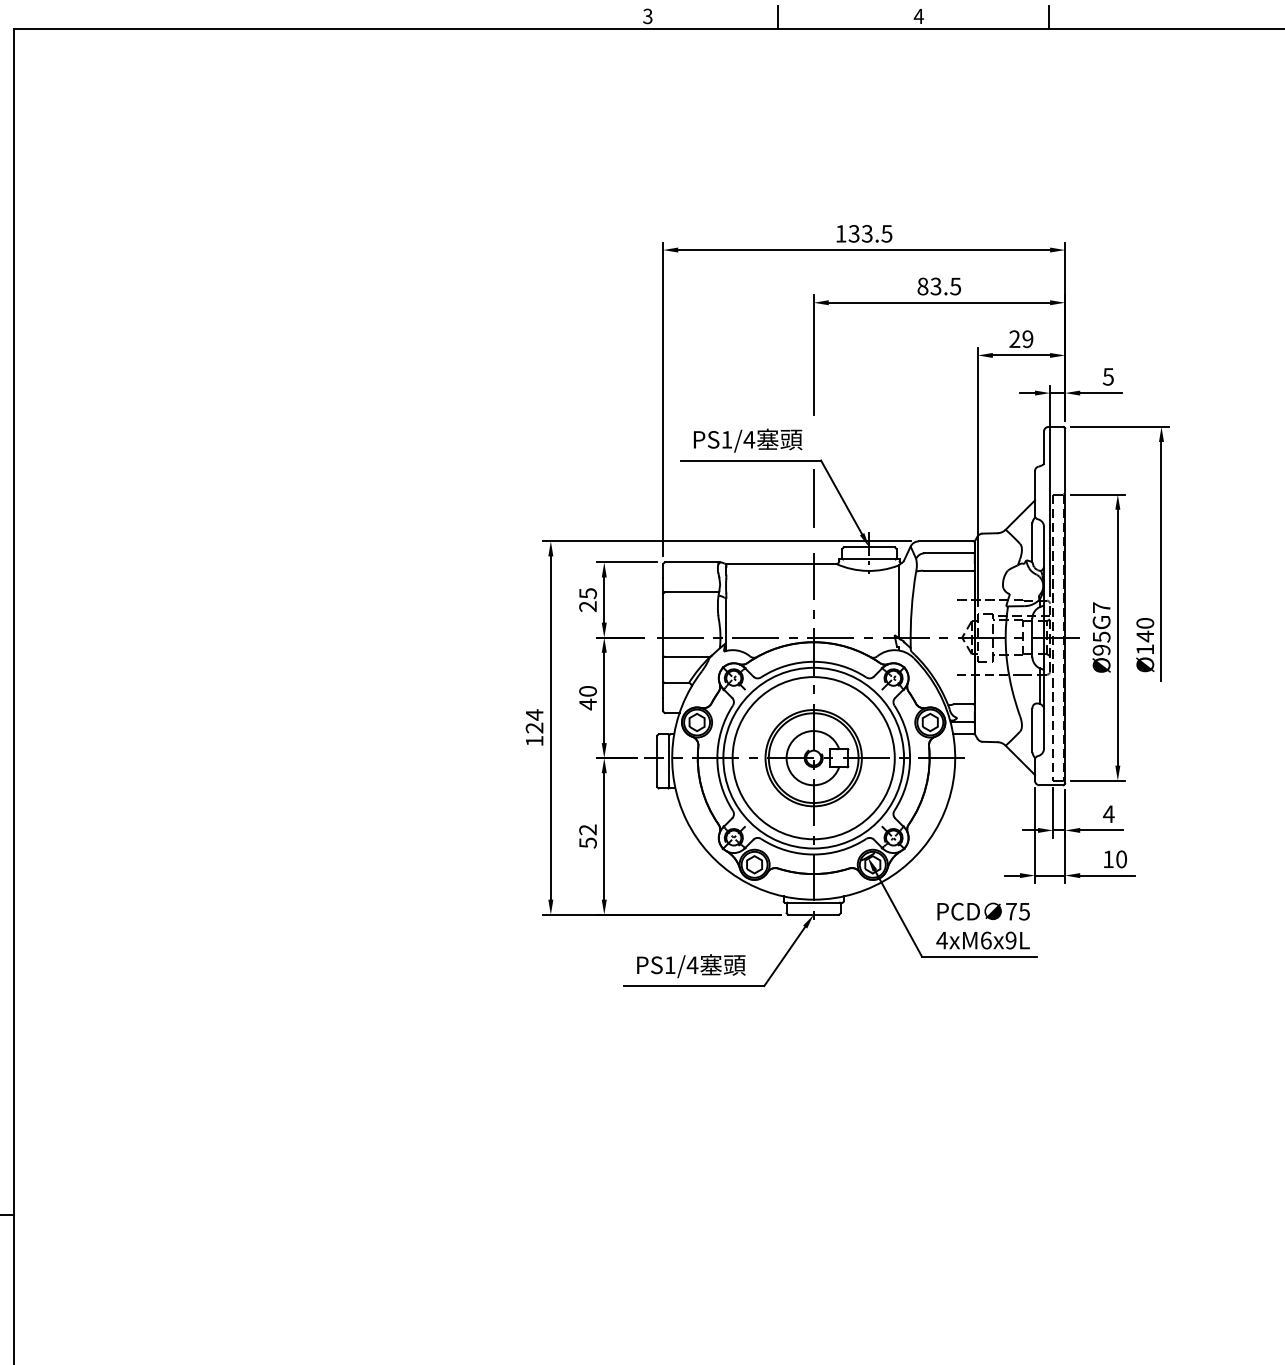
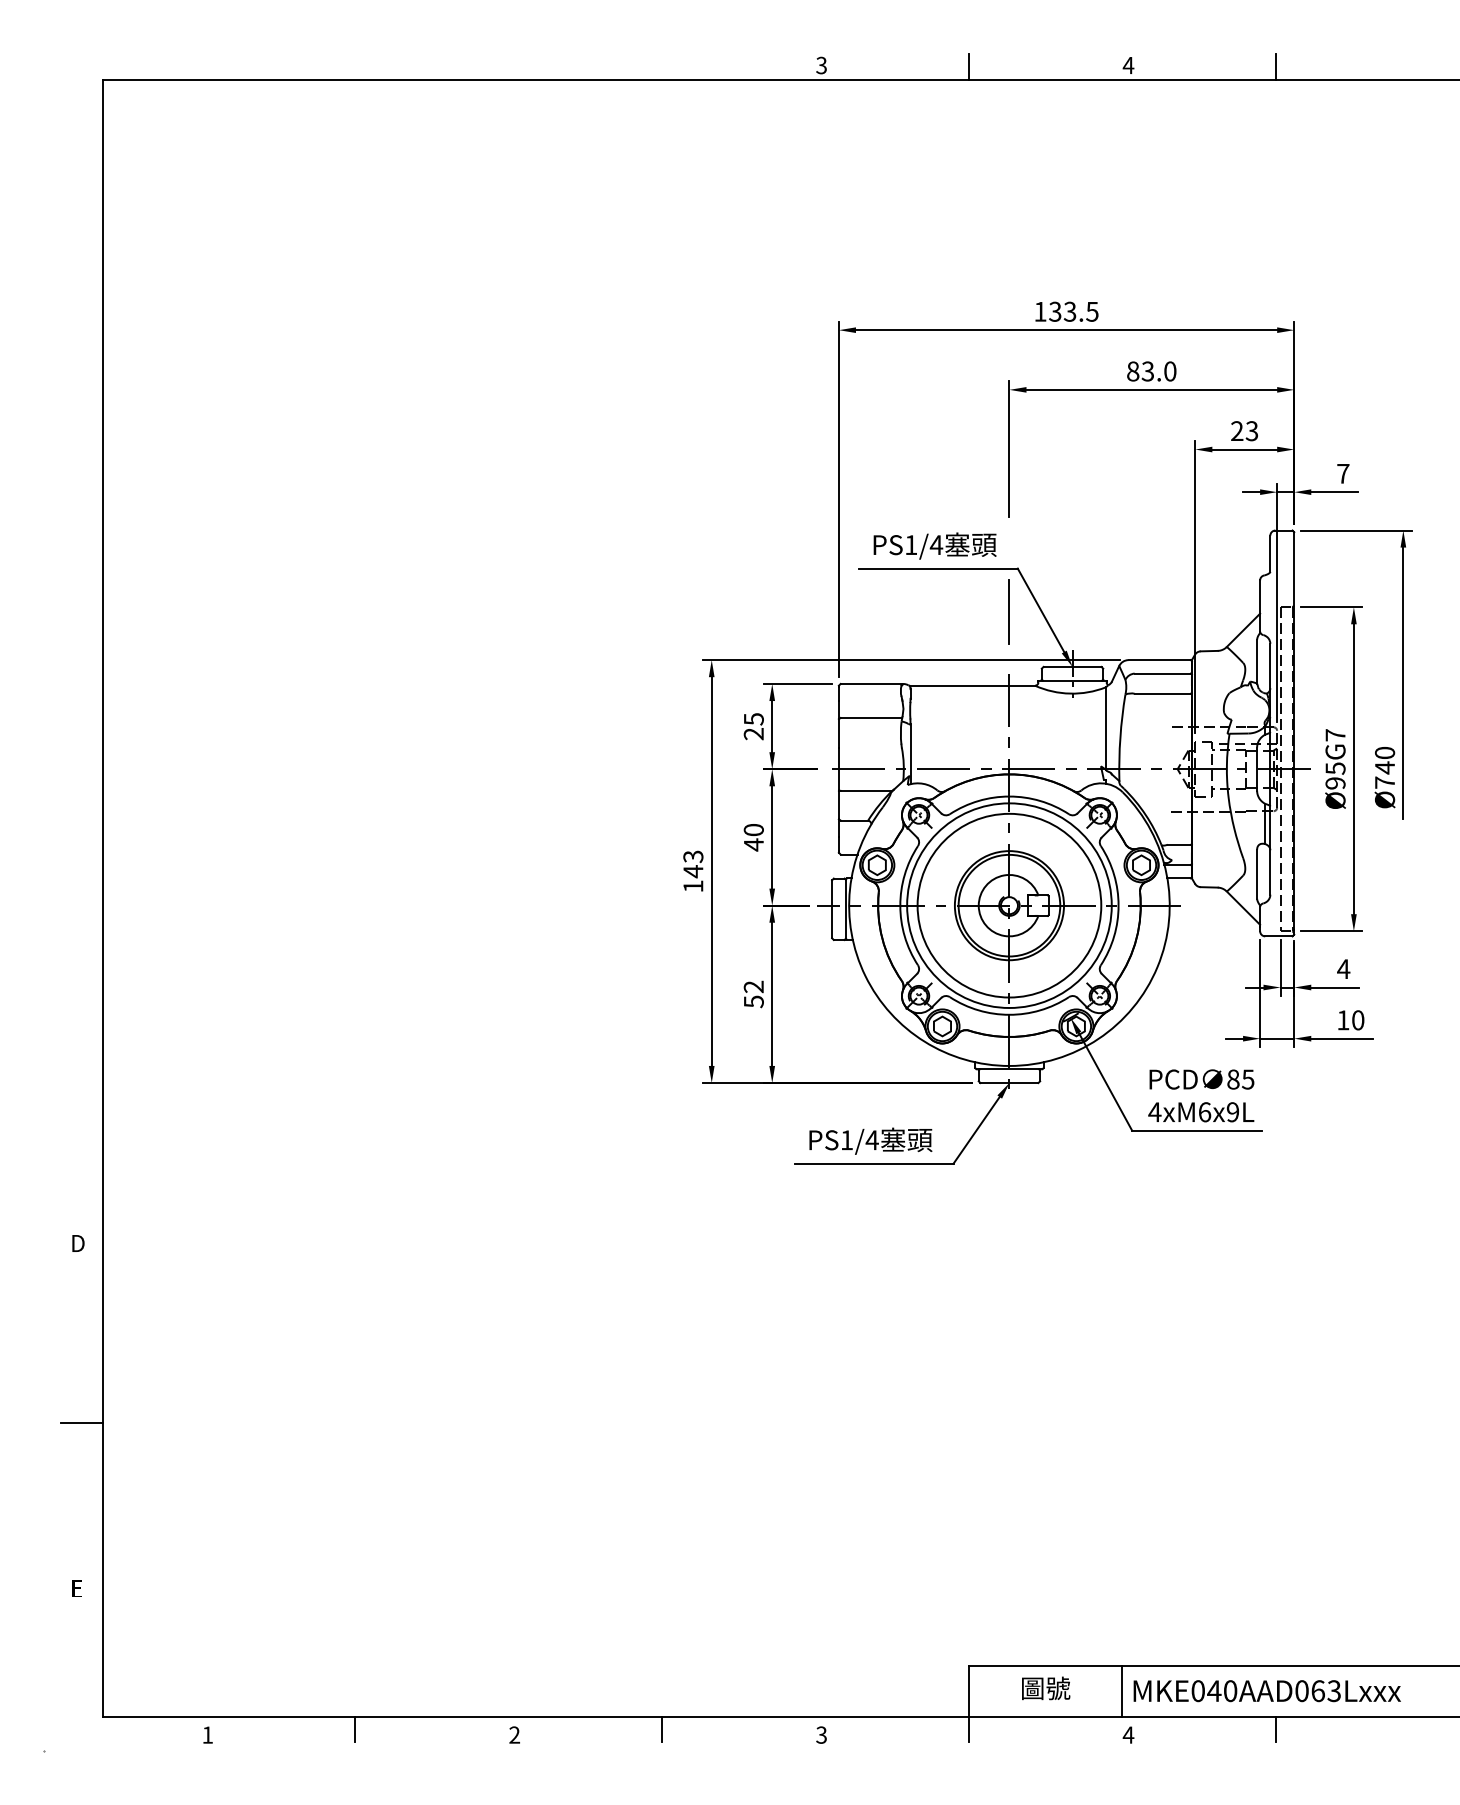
text: (955, 286) -> (1170, 371), 83.5 -> 83.0
text: (1027, 339) -> (1251, 431), 29 -> 23
text: (1107, 376) -> (1342, 473), 5 -> 7
text: (1144, 649) -> (1384, 782), Ø140 -> Ø740
text: (534, 721) -> (693, 864), 124 -> 143
text: (1011, 911) -> (1233, 1079), 75 -> 85

